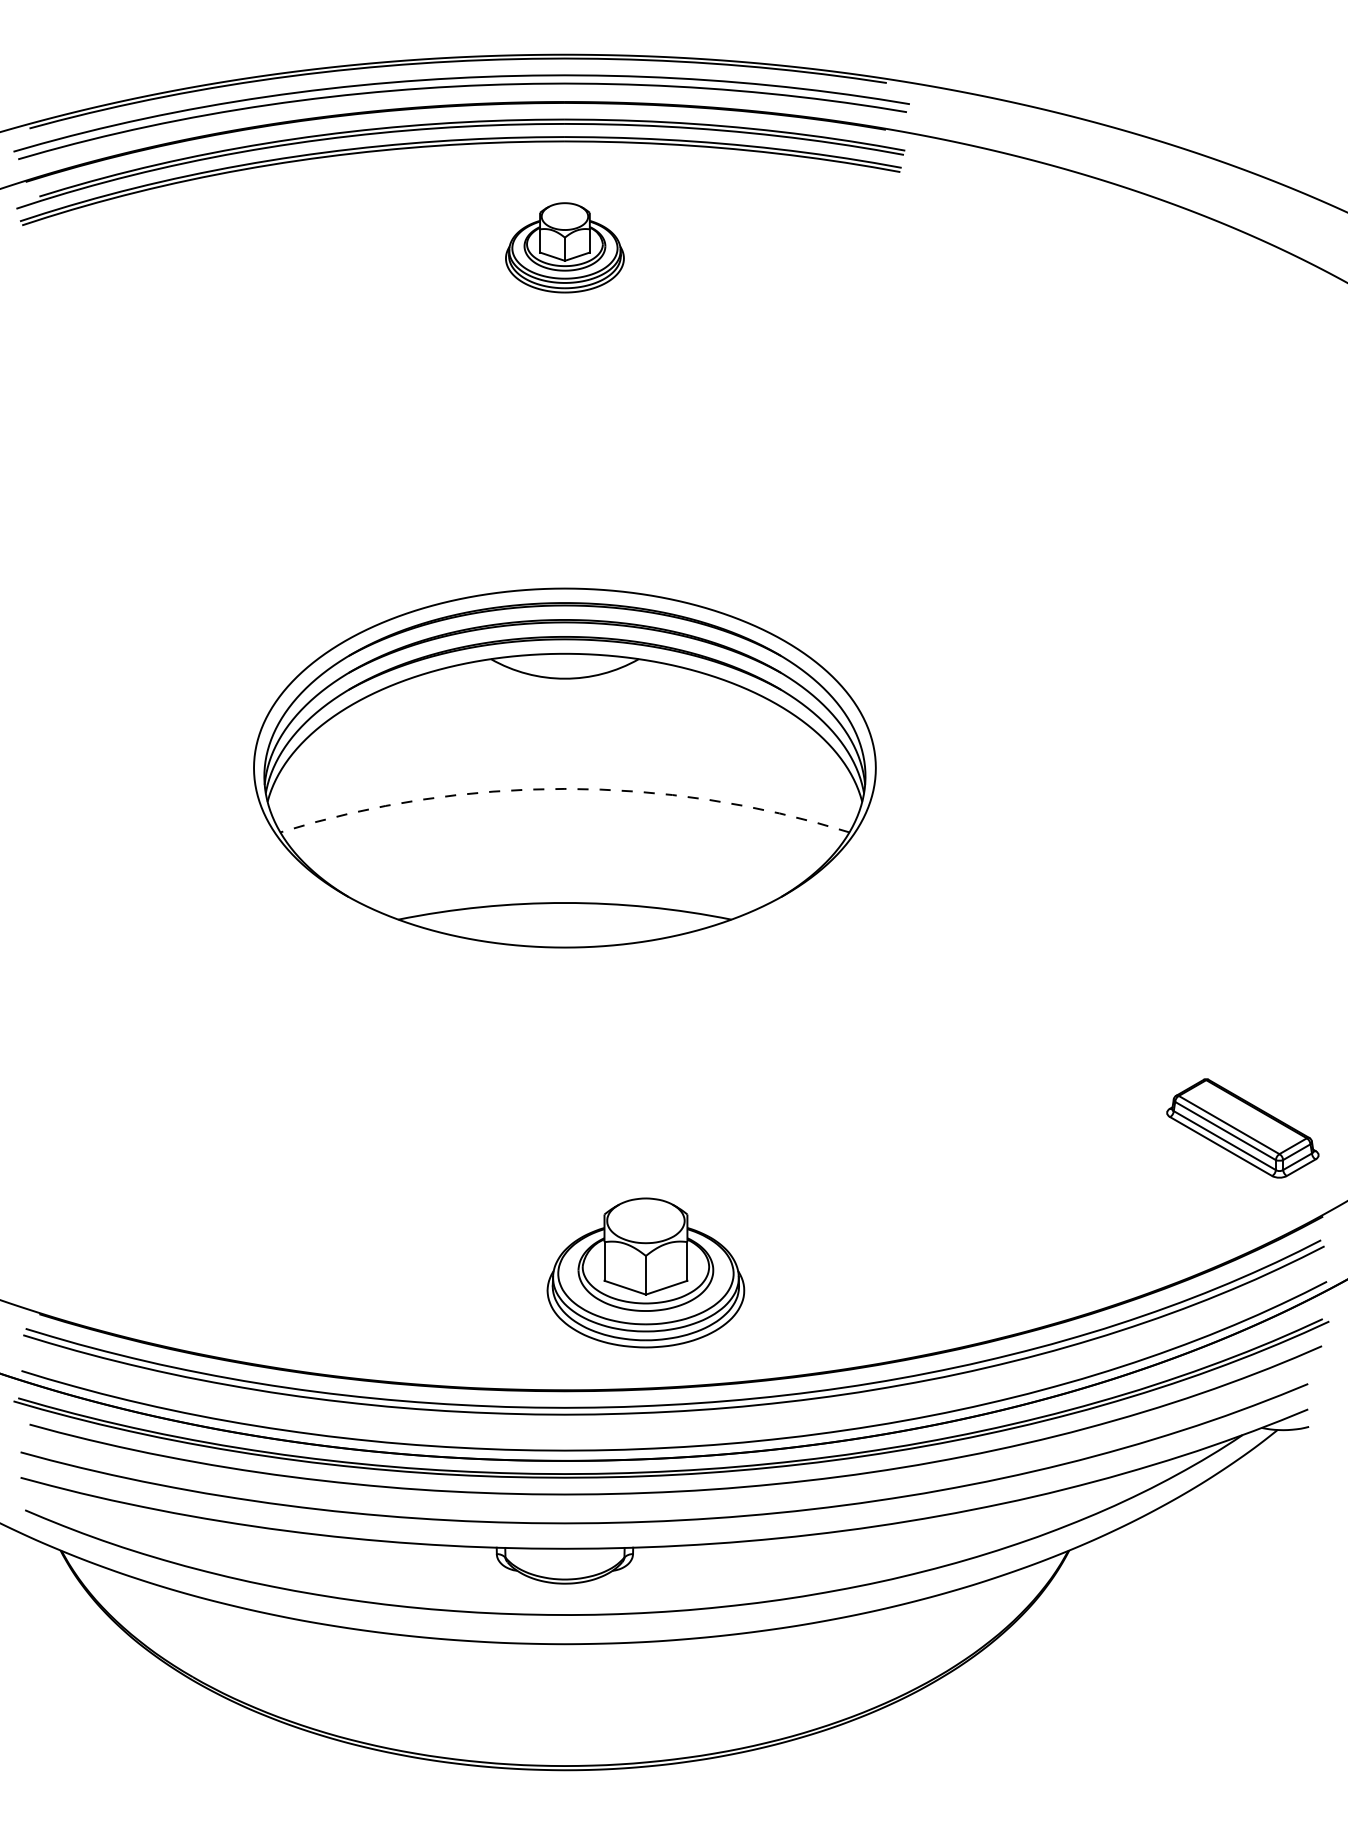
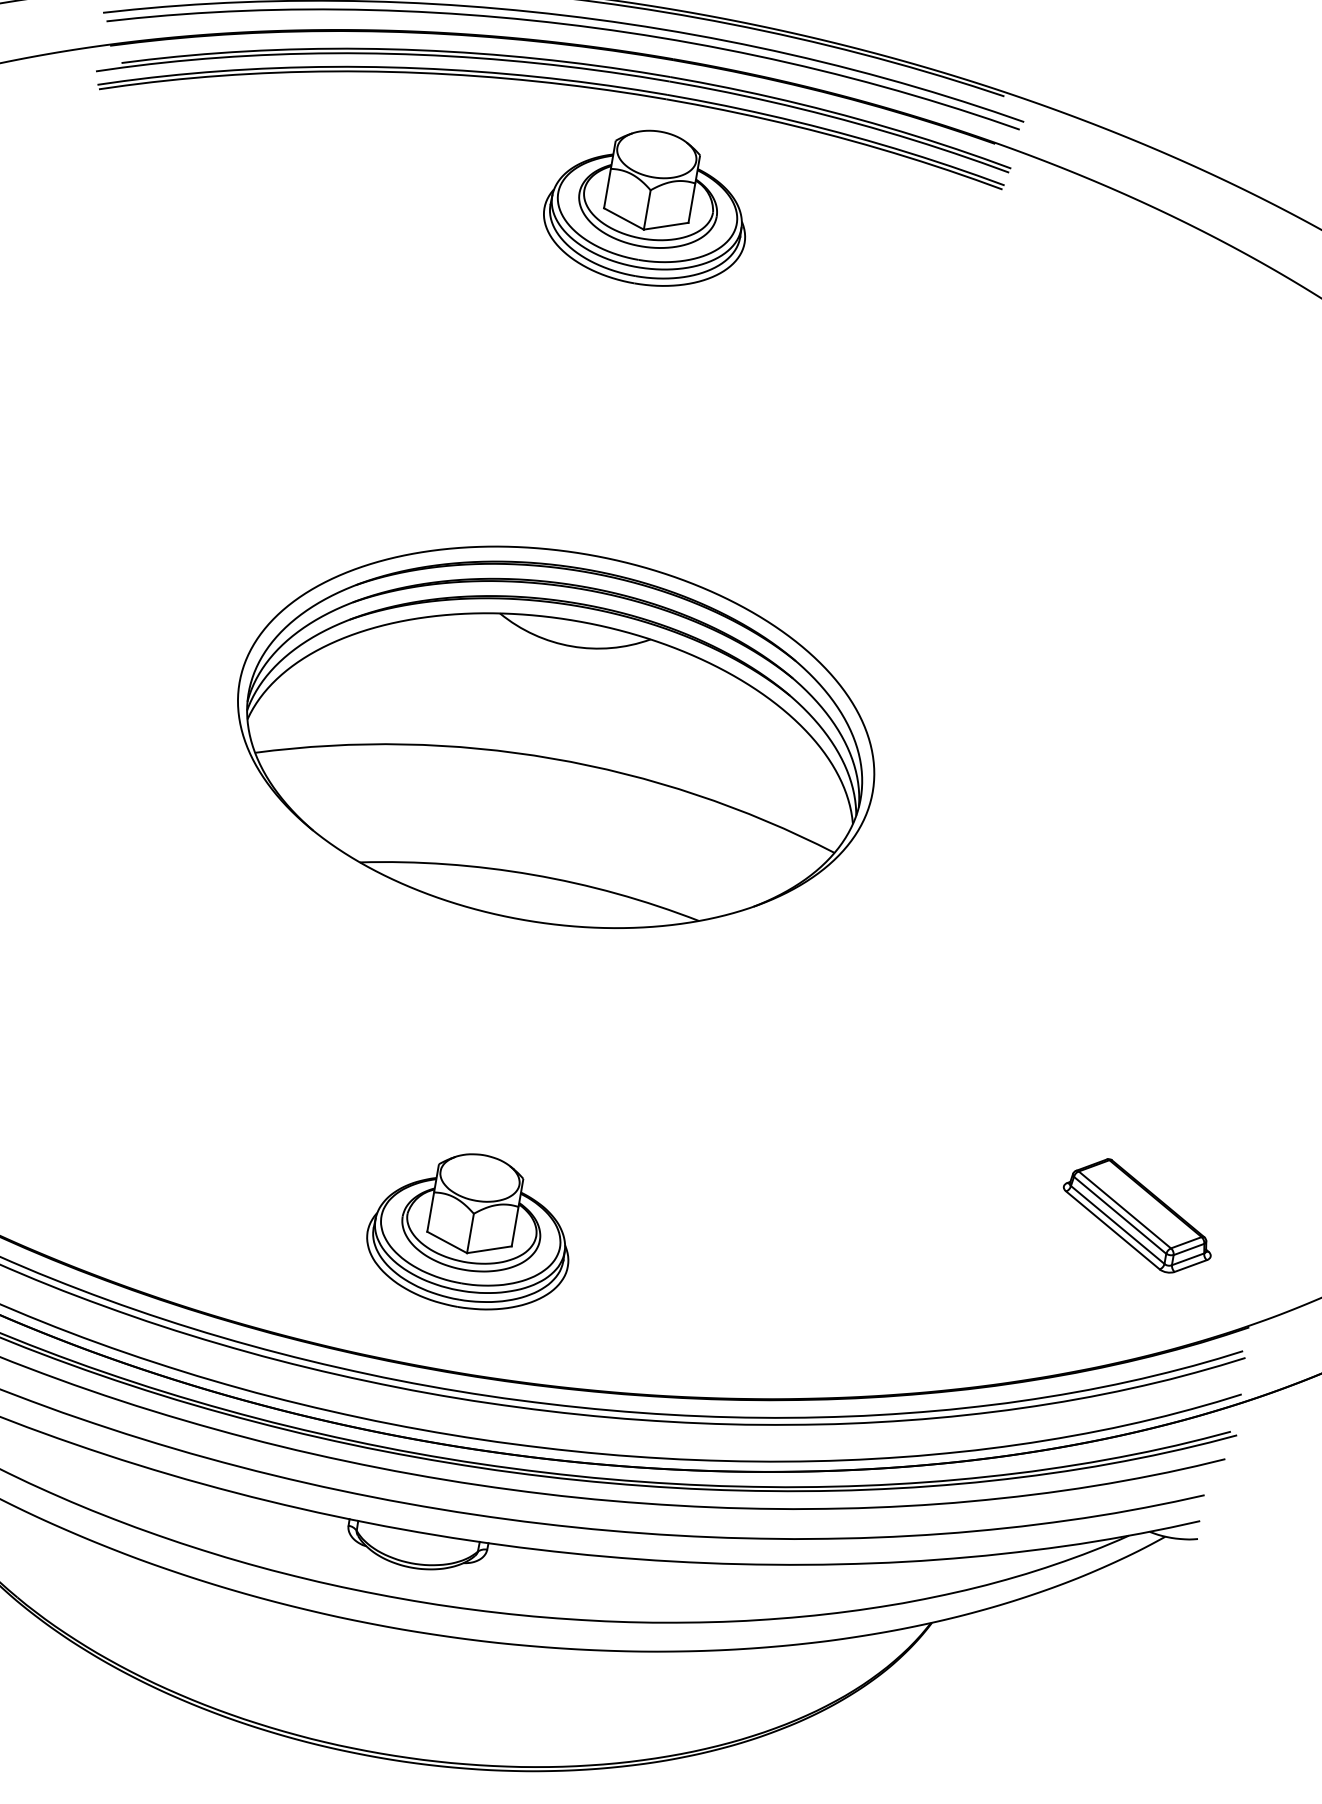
part: (564, 247) -> (647, 207), size x1.67
arc: (564, 788) -> (552, 758), dashed -> solid
part: (1242, 1128) -> (1137, 1215), moved
part: (645, 1272) -> (470, 1230), moved

